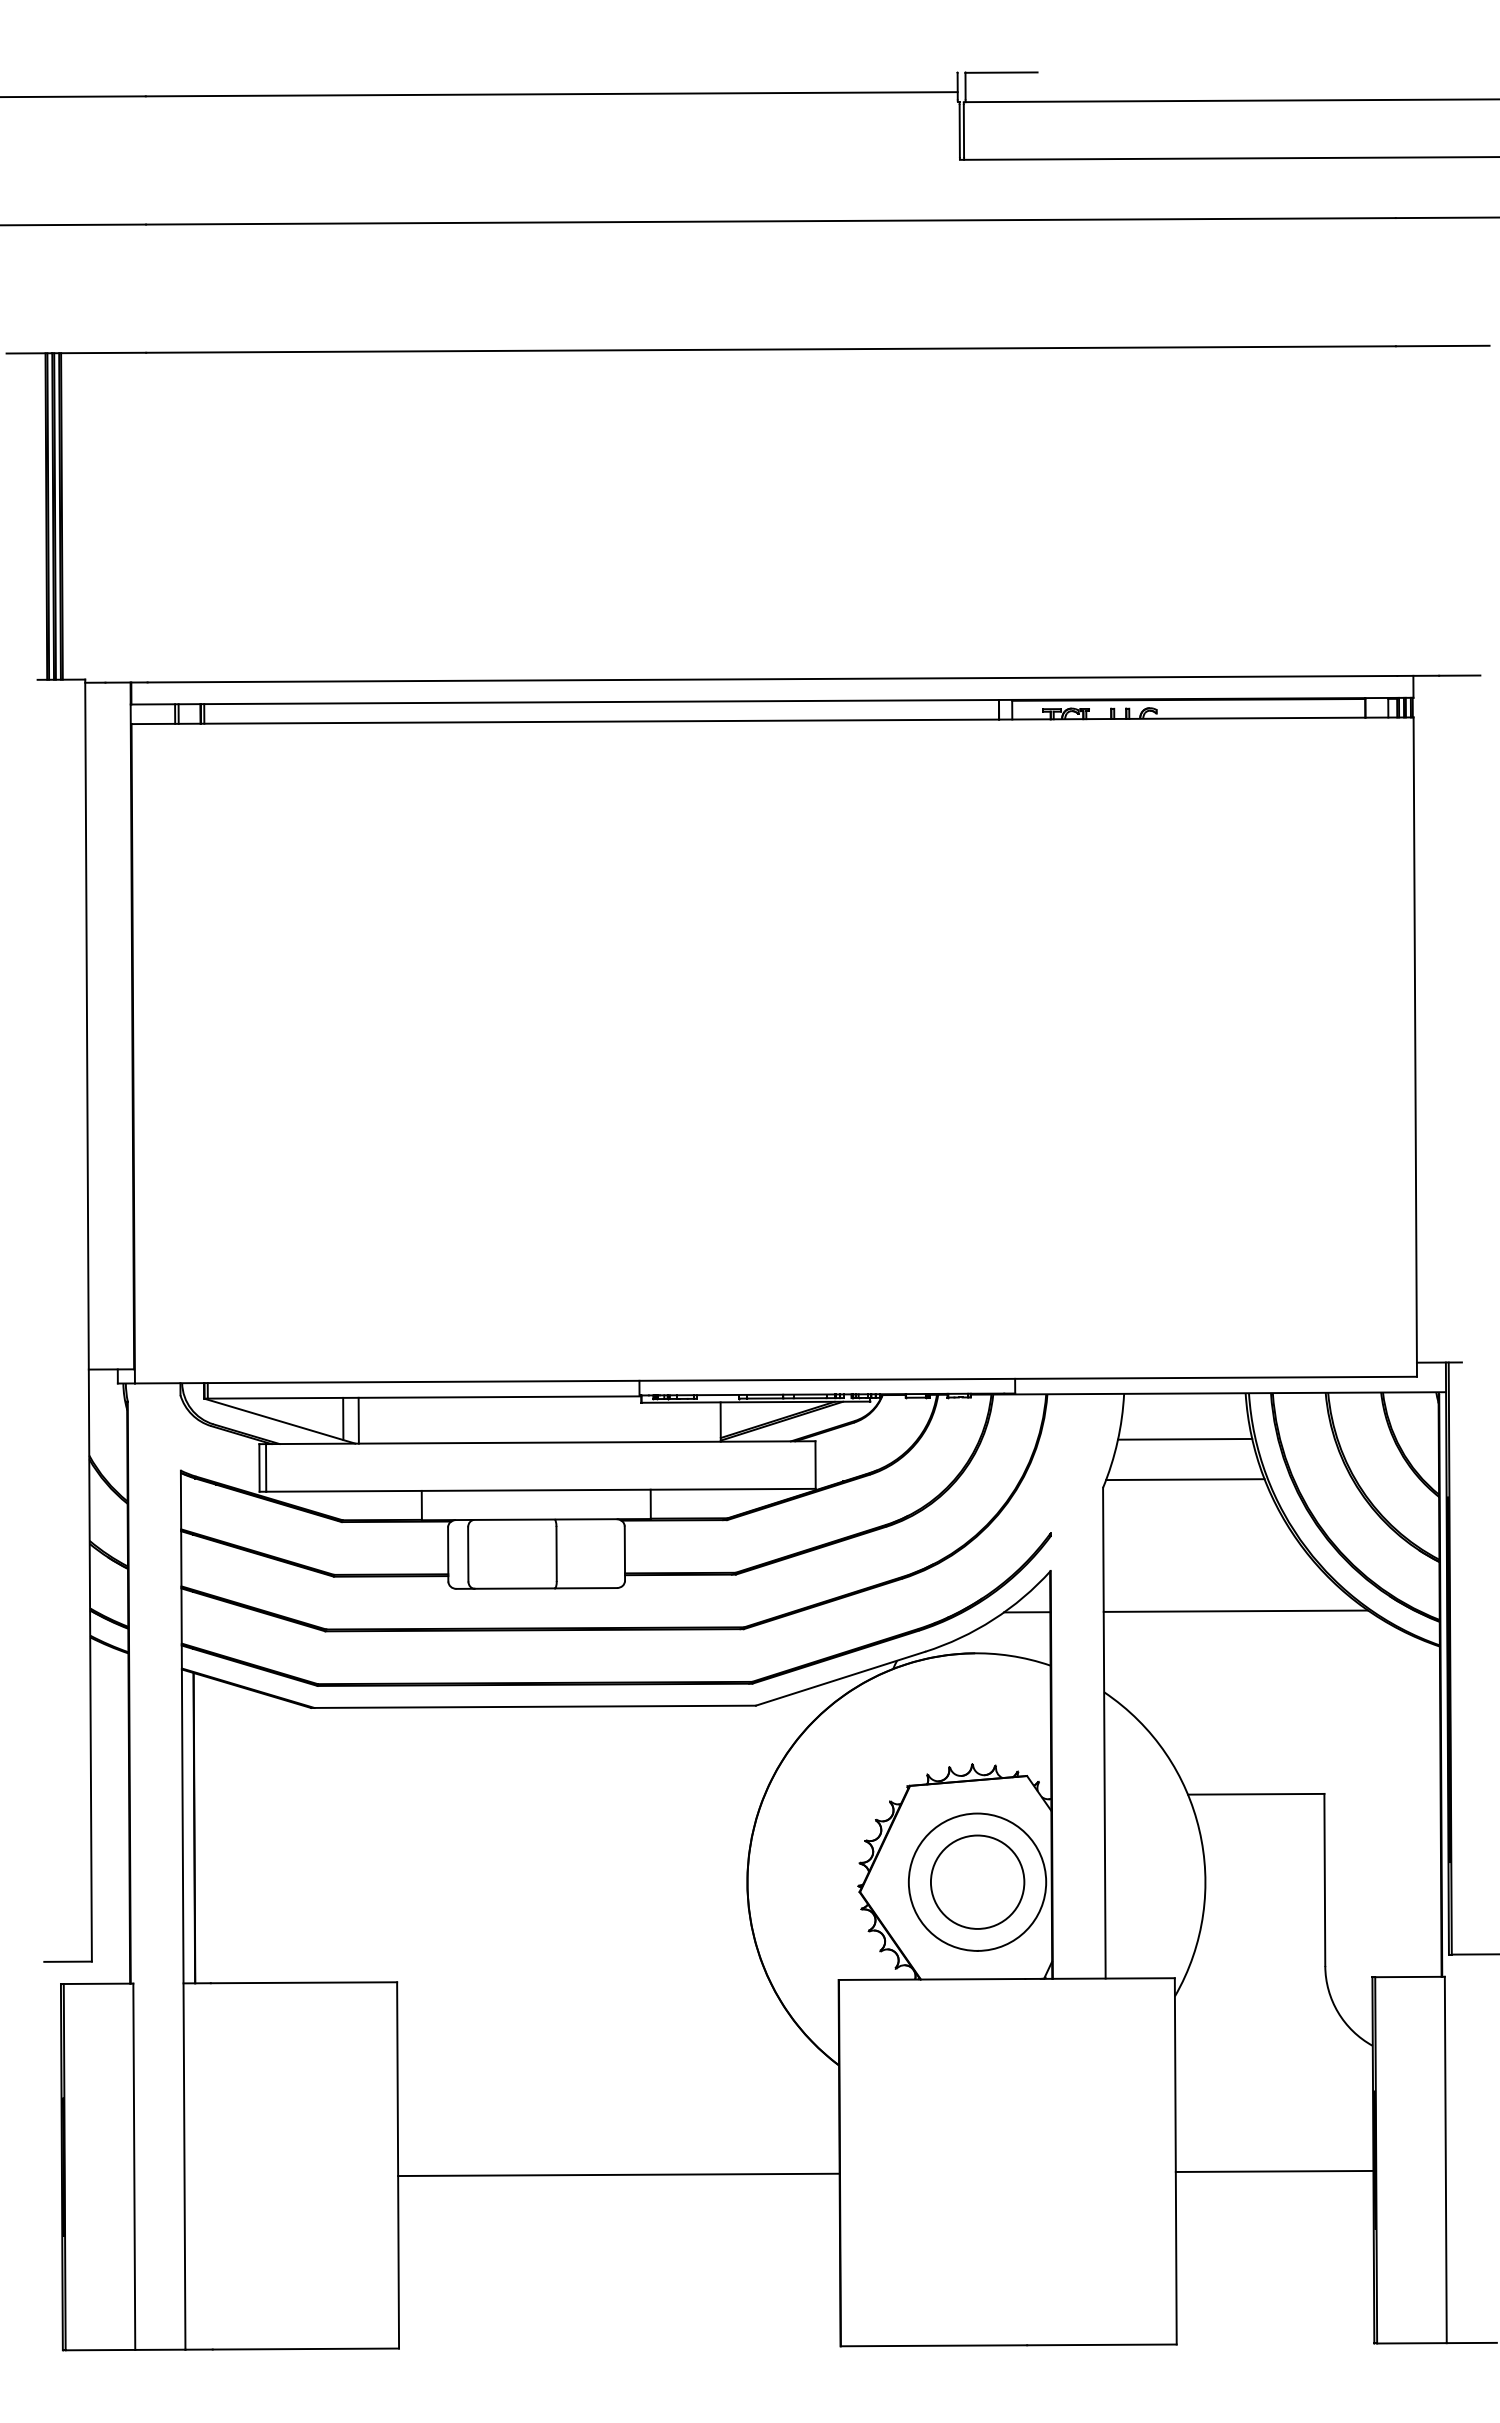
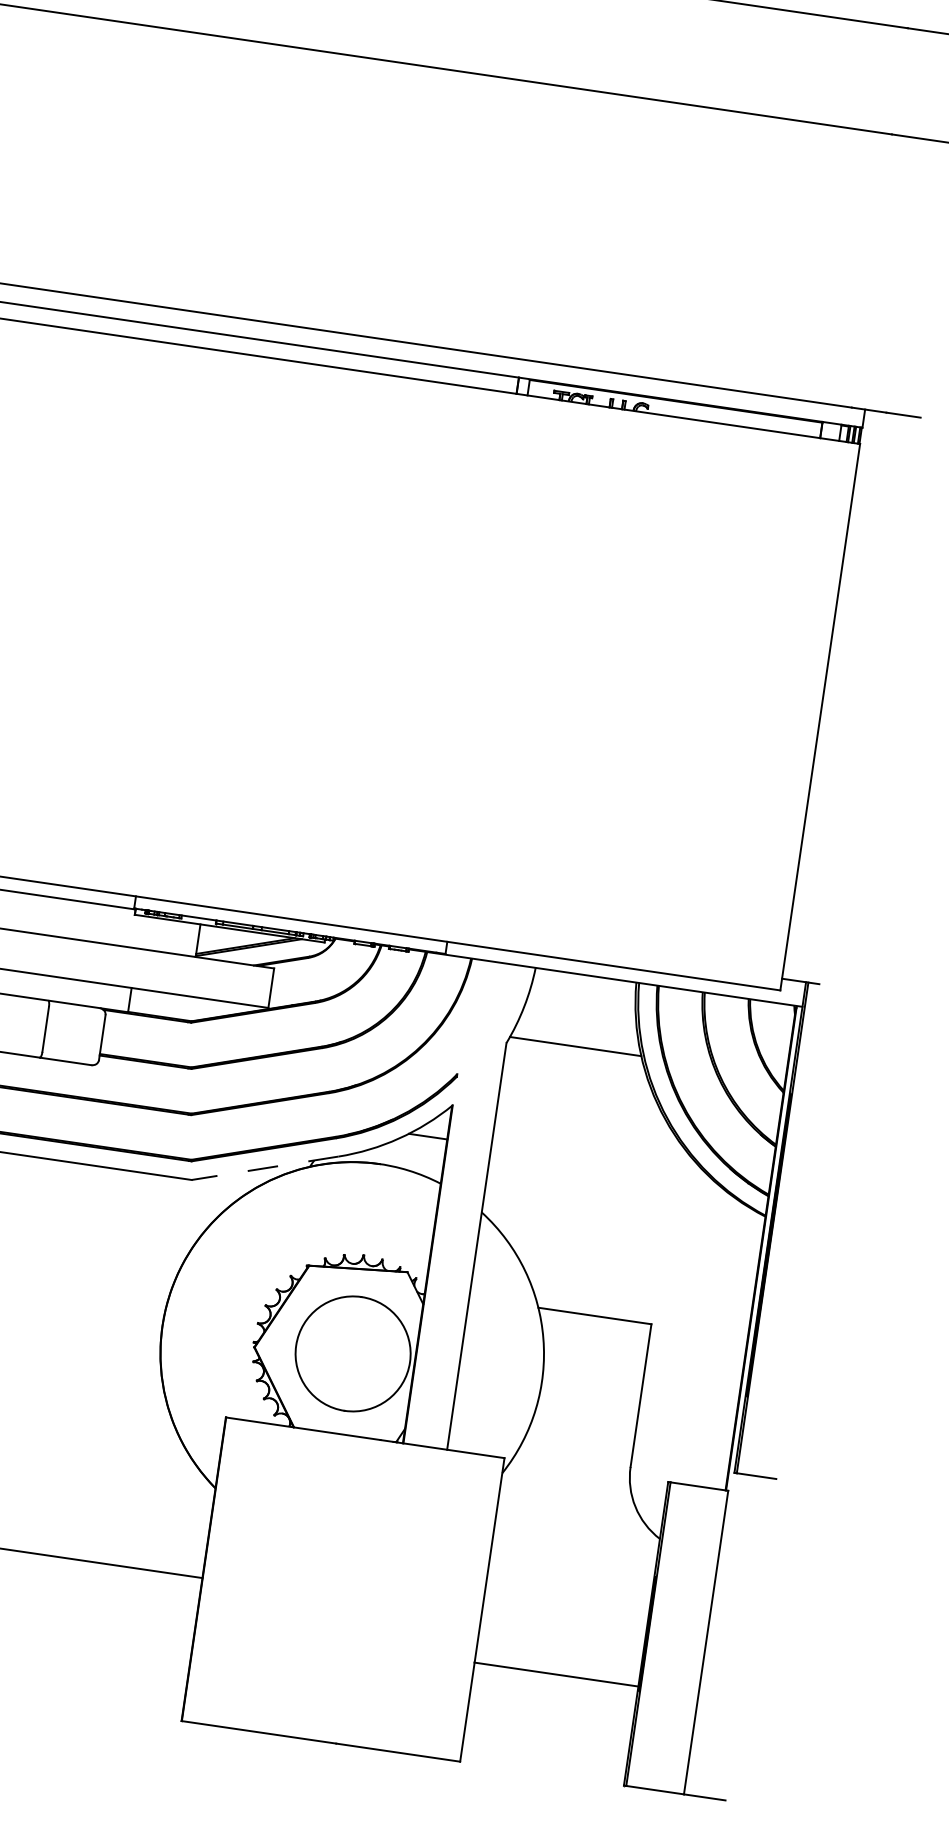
line: (1185, 1438) -> (580, 1012), removed
line: (1235, 1610) -> (600, 1161), removed
line: (840, 1678) -> (265, 1168), solid -> dashed
part: (977, 1881) -> (353, 1353), removed
line: (1274, 2170) -> (556, 1673), moved

